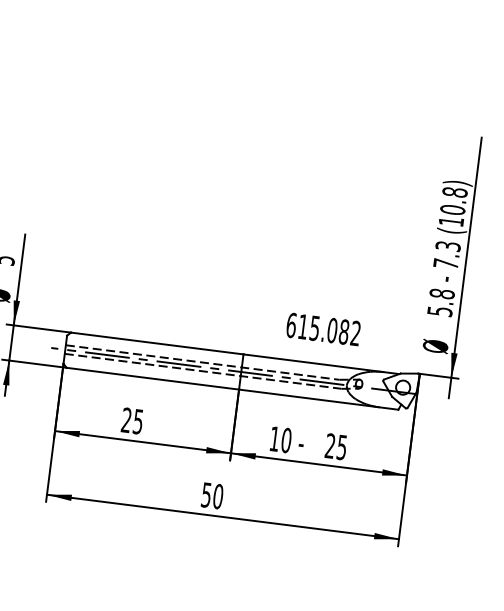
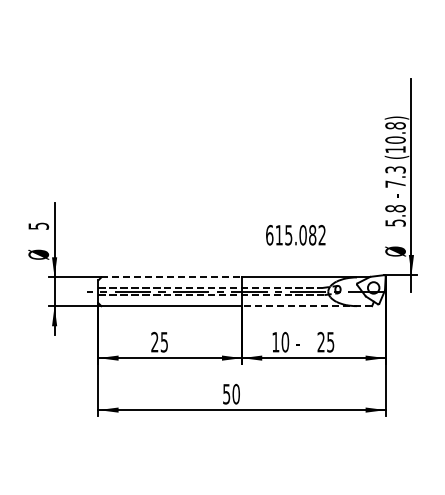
text: (323, 329) -> (295, 235), moved
line: (158, 343) -> (172, 277), solid -> dashed
line: (317, 400) -> (306, 306), solid -> dashed

